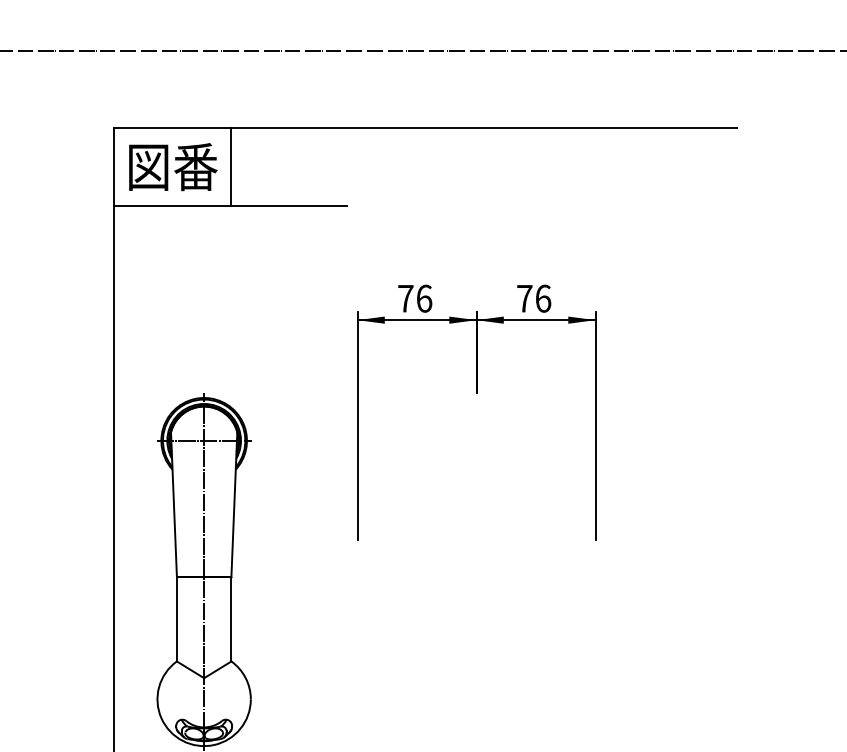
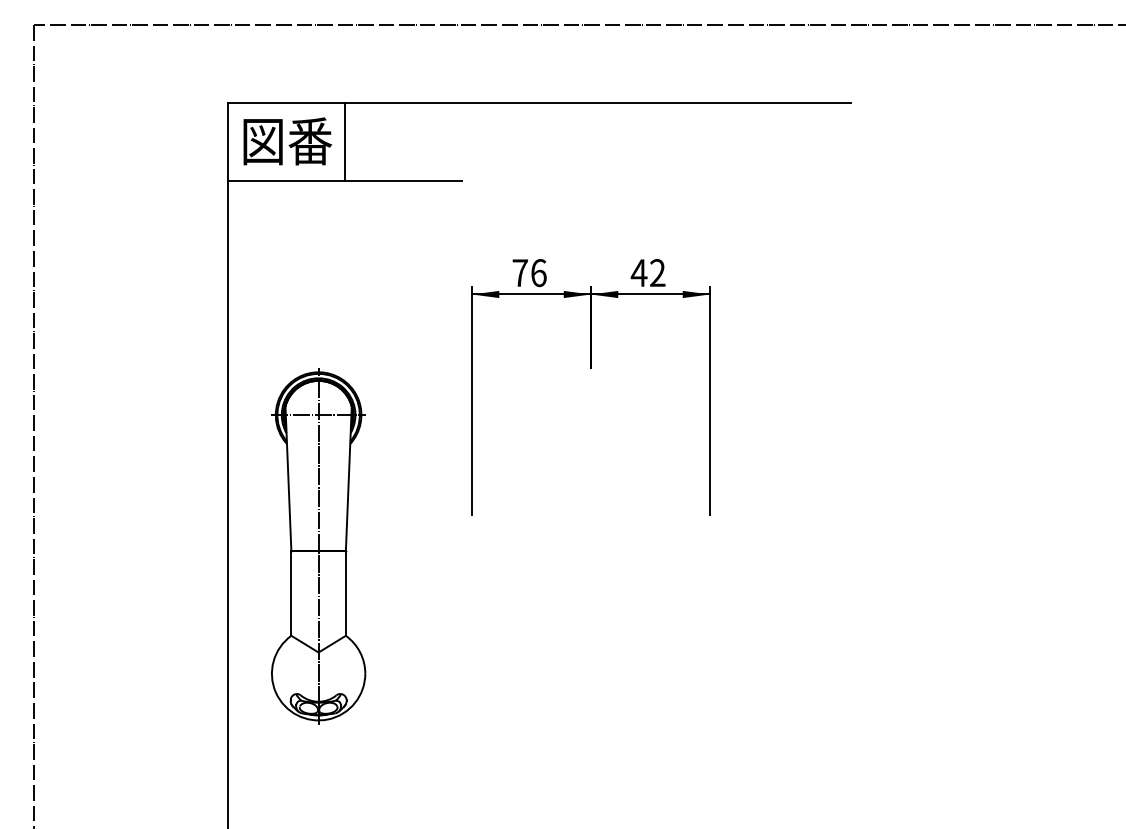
text: (533, 299) -> (647, 273), 76 -> 42

